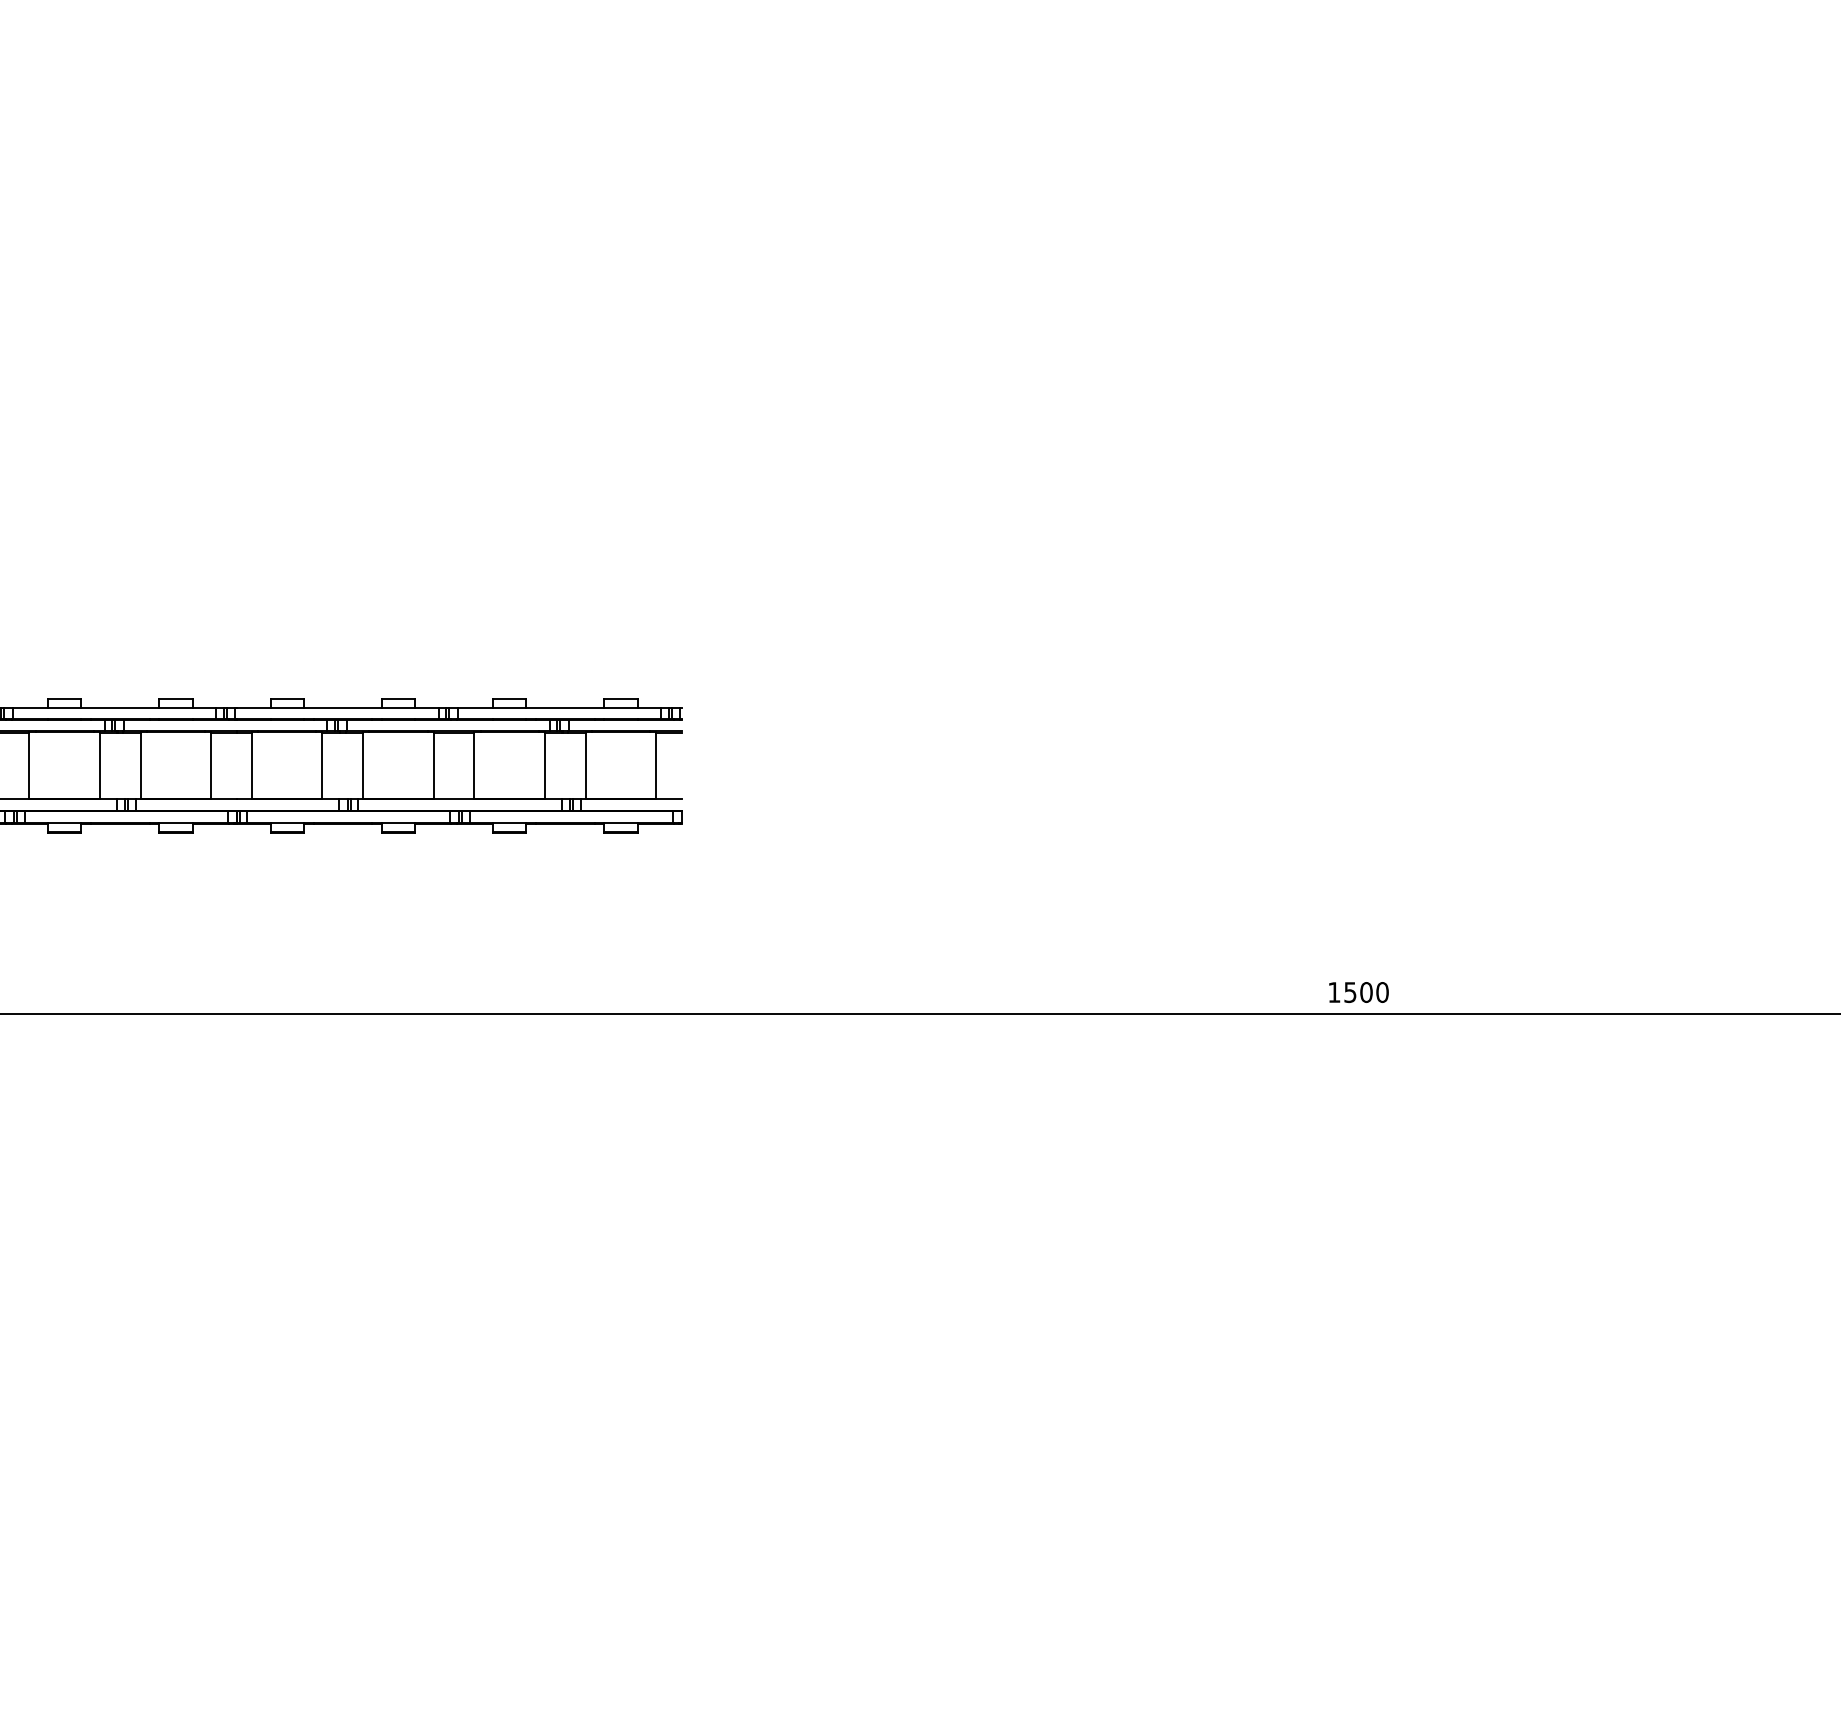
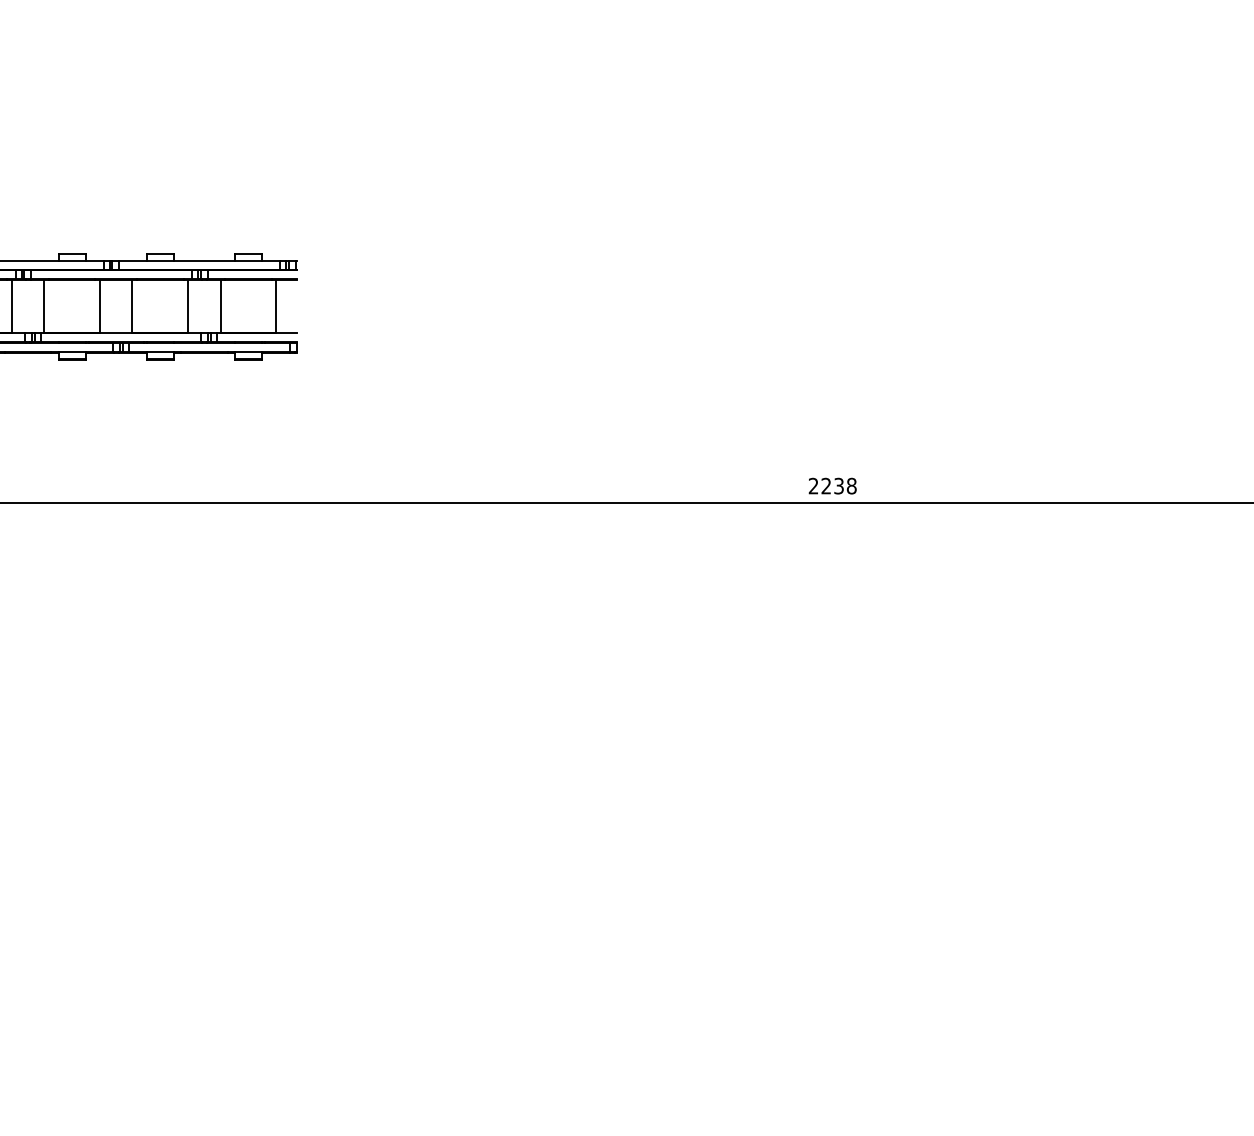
text: (1358, 992) -> (832, 486), 1500 -> 2238

